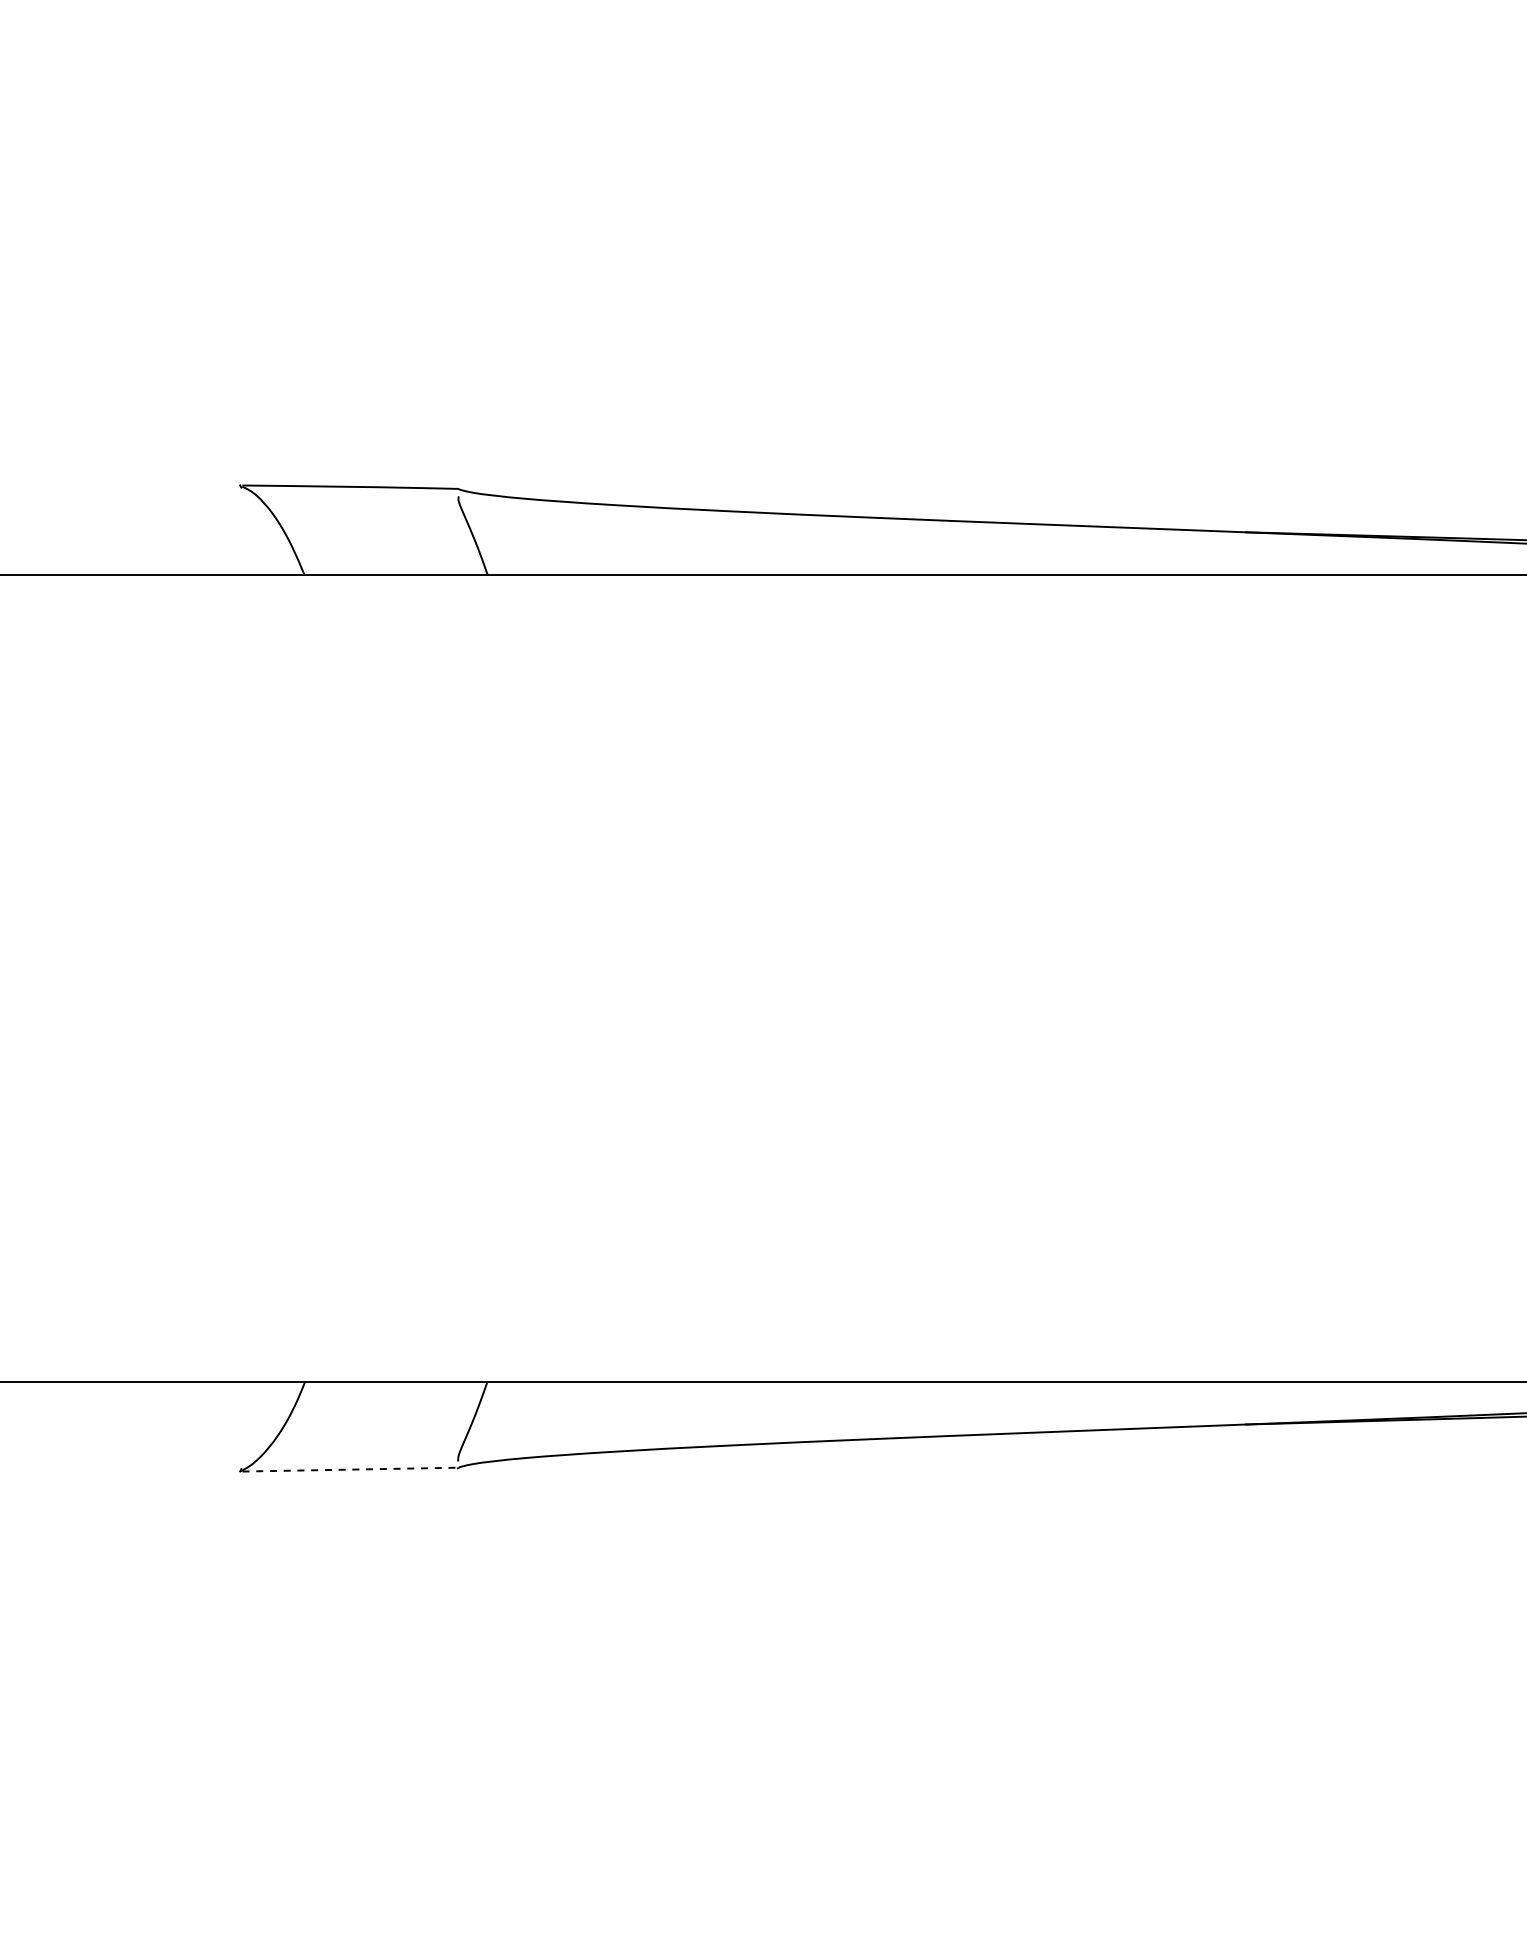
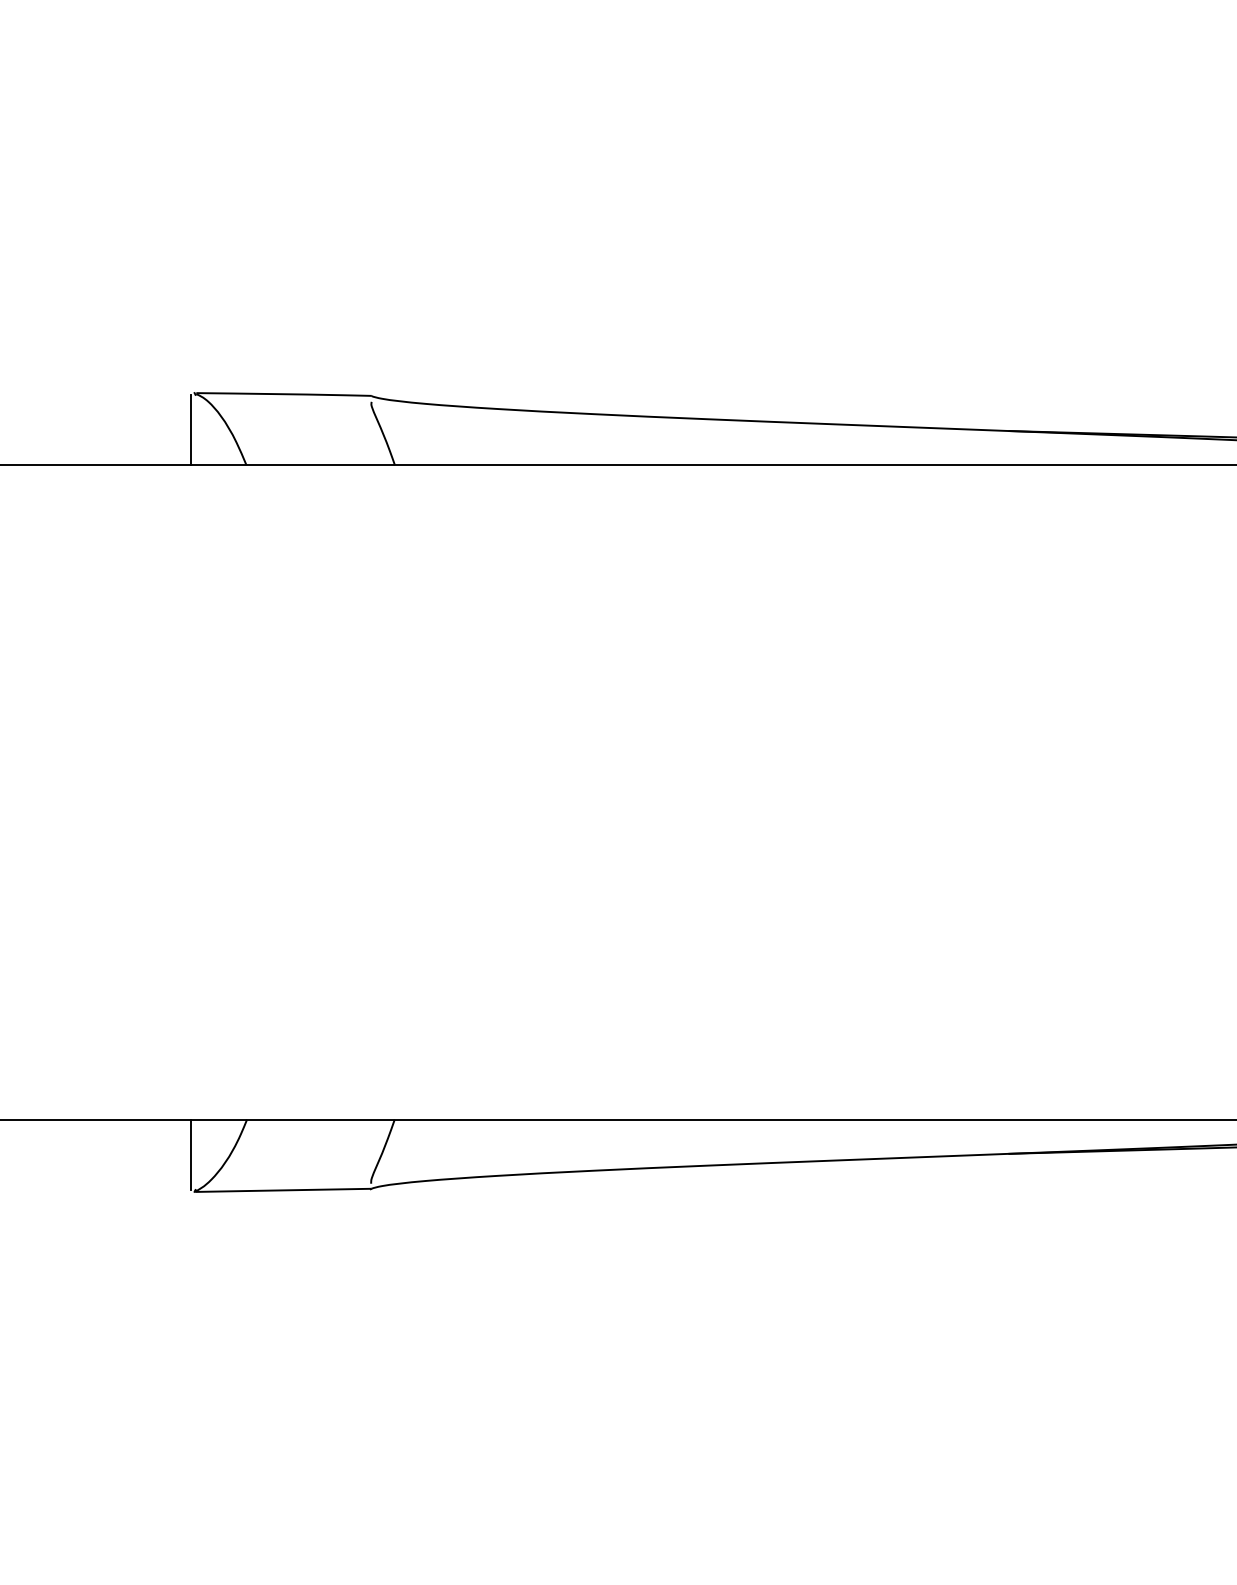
line: (235, 530) -> (190, 429), added
line: (235, 1425) -> (190, 1154), added
line: (350, 1469) -> (283, 1190), dashed -> solid

